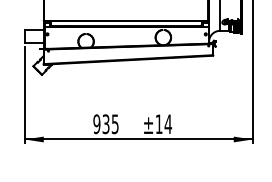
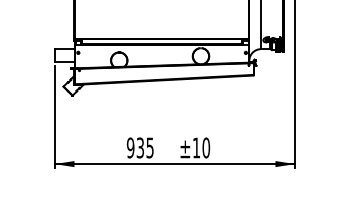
text: (168, 123) -> (206, 147), ±14 -> ±10

